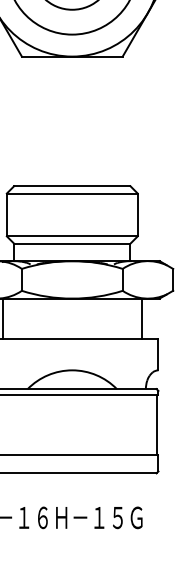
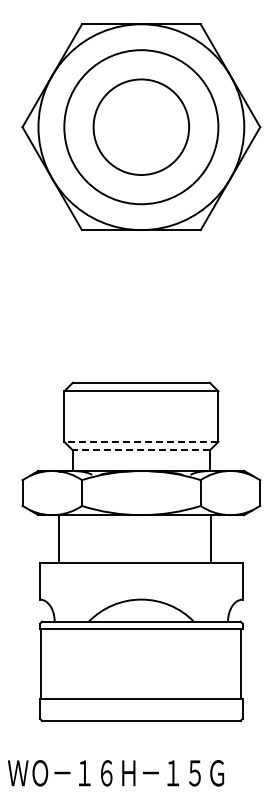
line: (71, 236) -> (140, 441), solid -> dashed
line: (72, 243) -> (141, 450), solid -> dashed
line: (142, 318) -> (211, 538), moved

